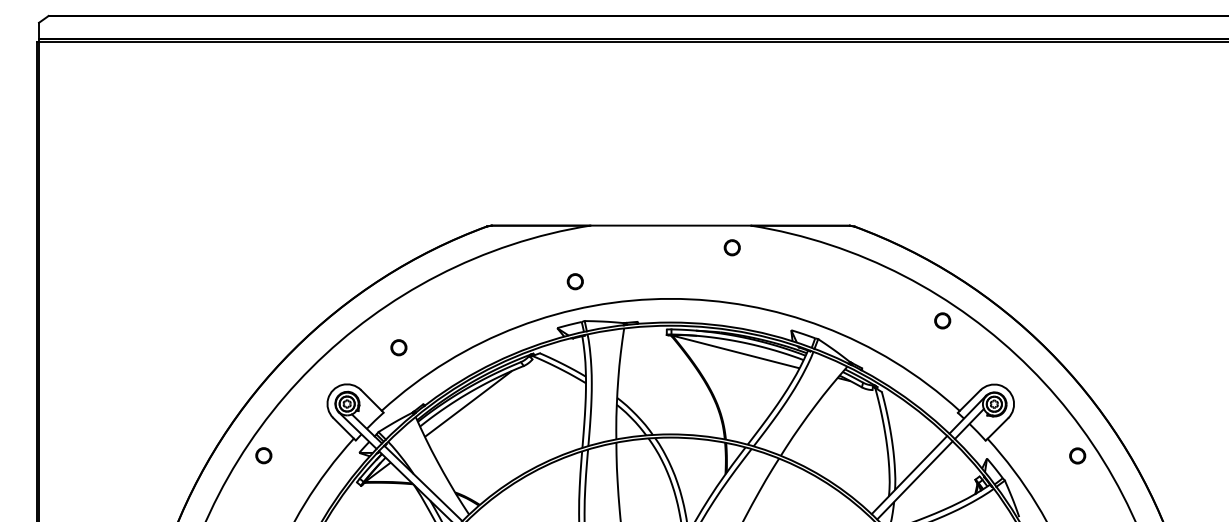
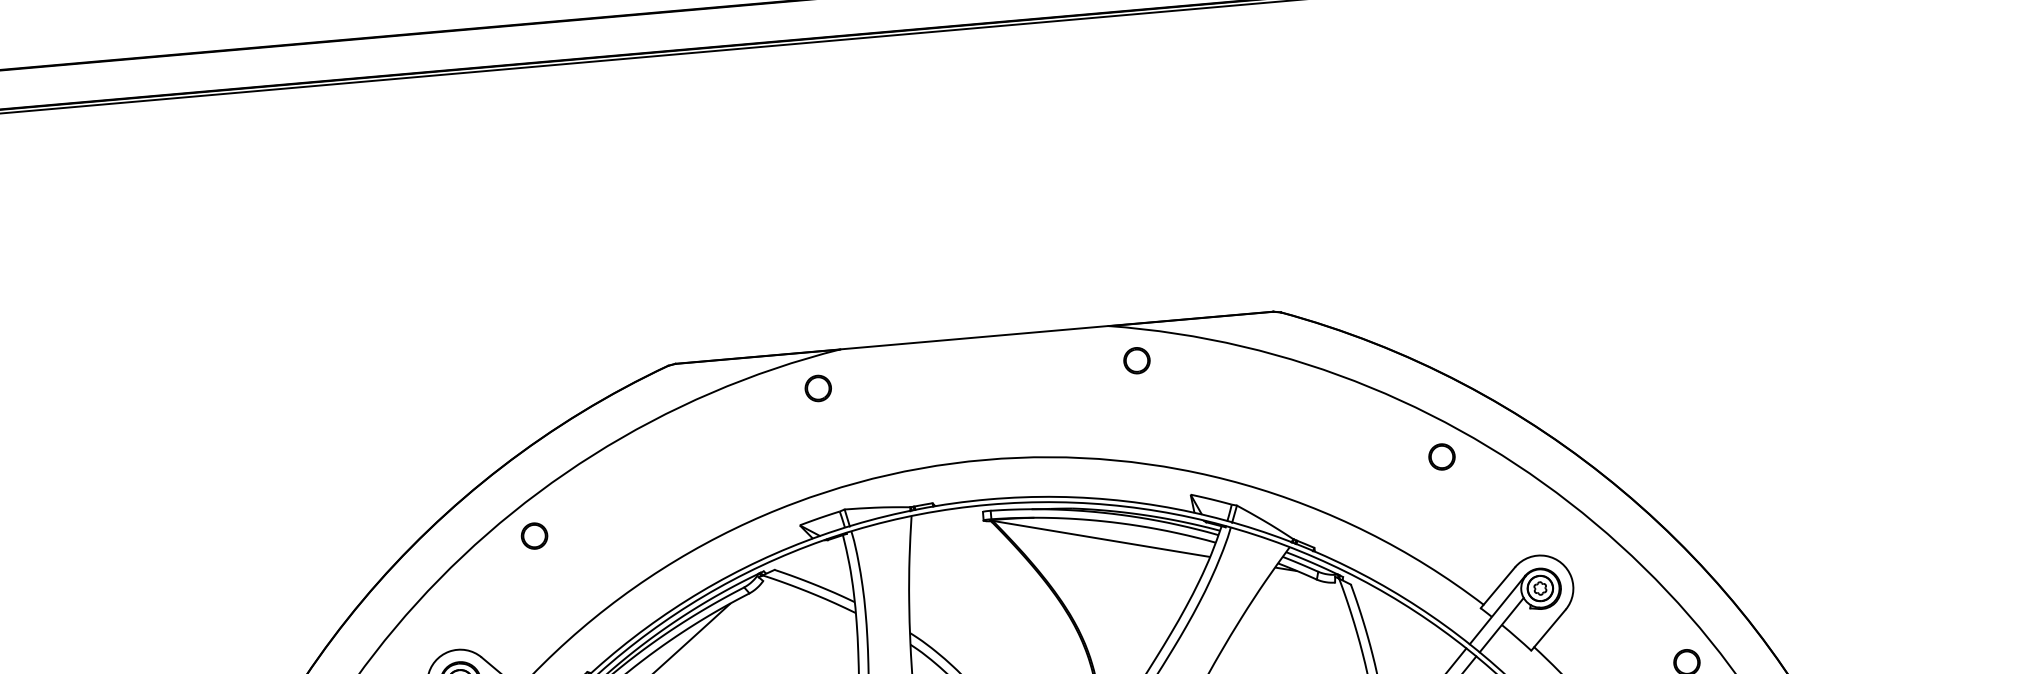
circle: (731, 247) -> (1135, 360), moved
circle: (574, 281) -> (816, 388), moved
circle: (398, 347) -> (533, 535), moved

